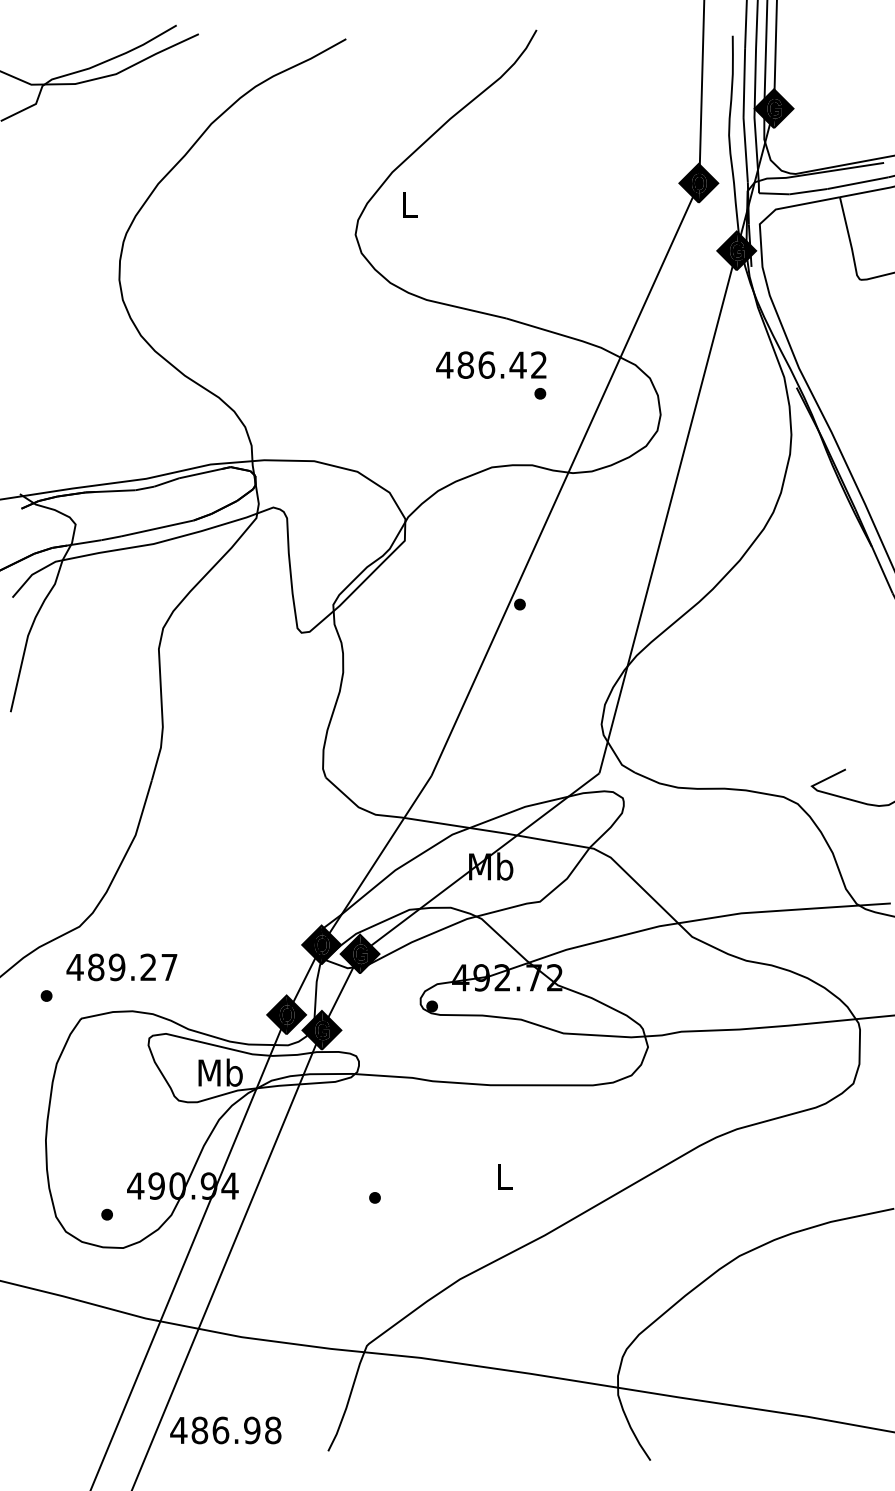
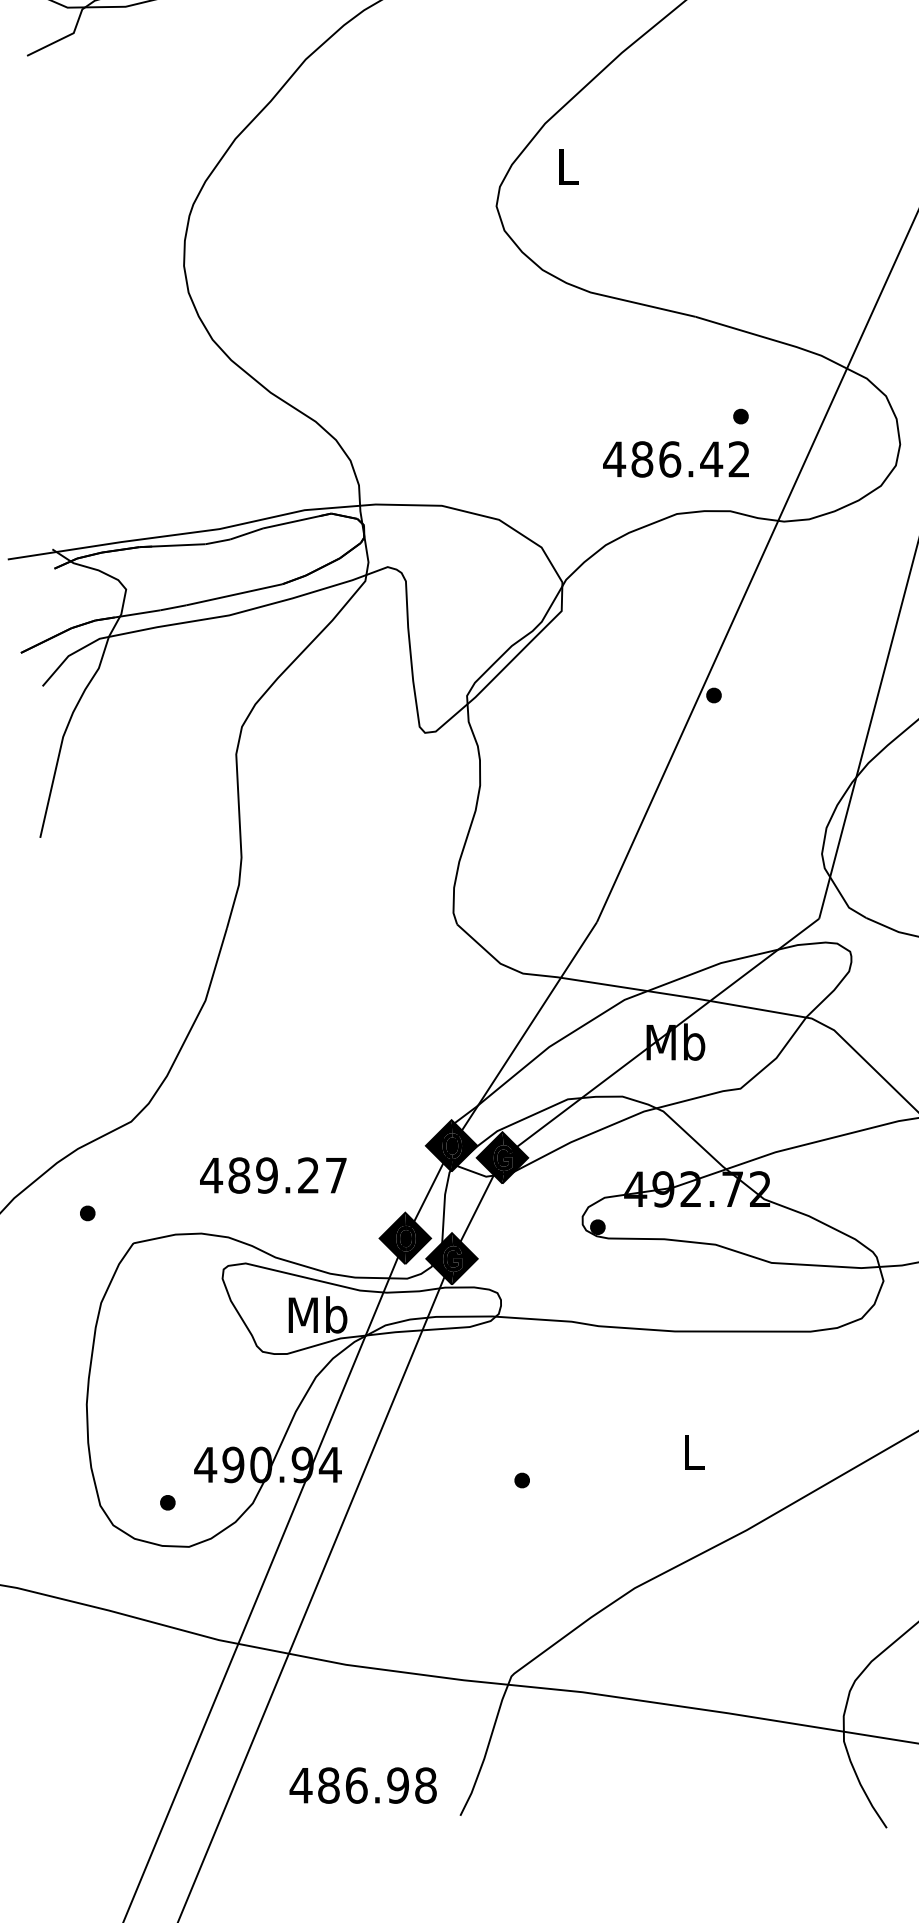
text: (491, 364) -> (676, 458), moved
text: (121, 967) -> (272, 1175), moved
text: (225, 1430) -> (362, 1785), moved

